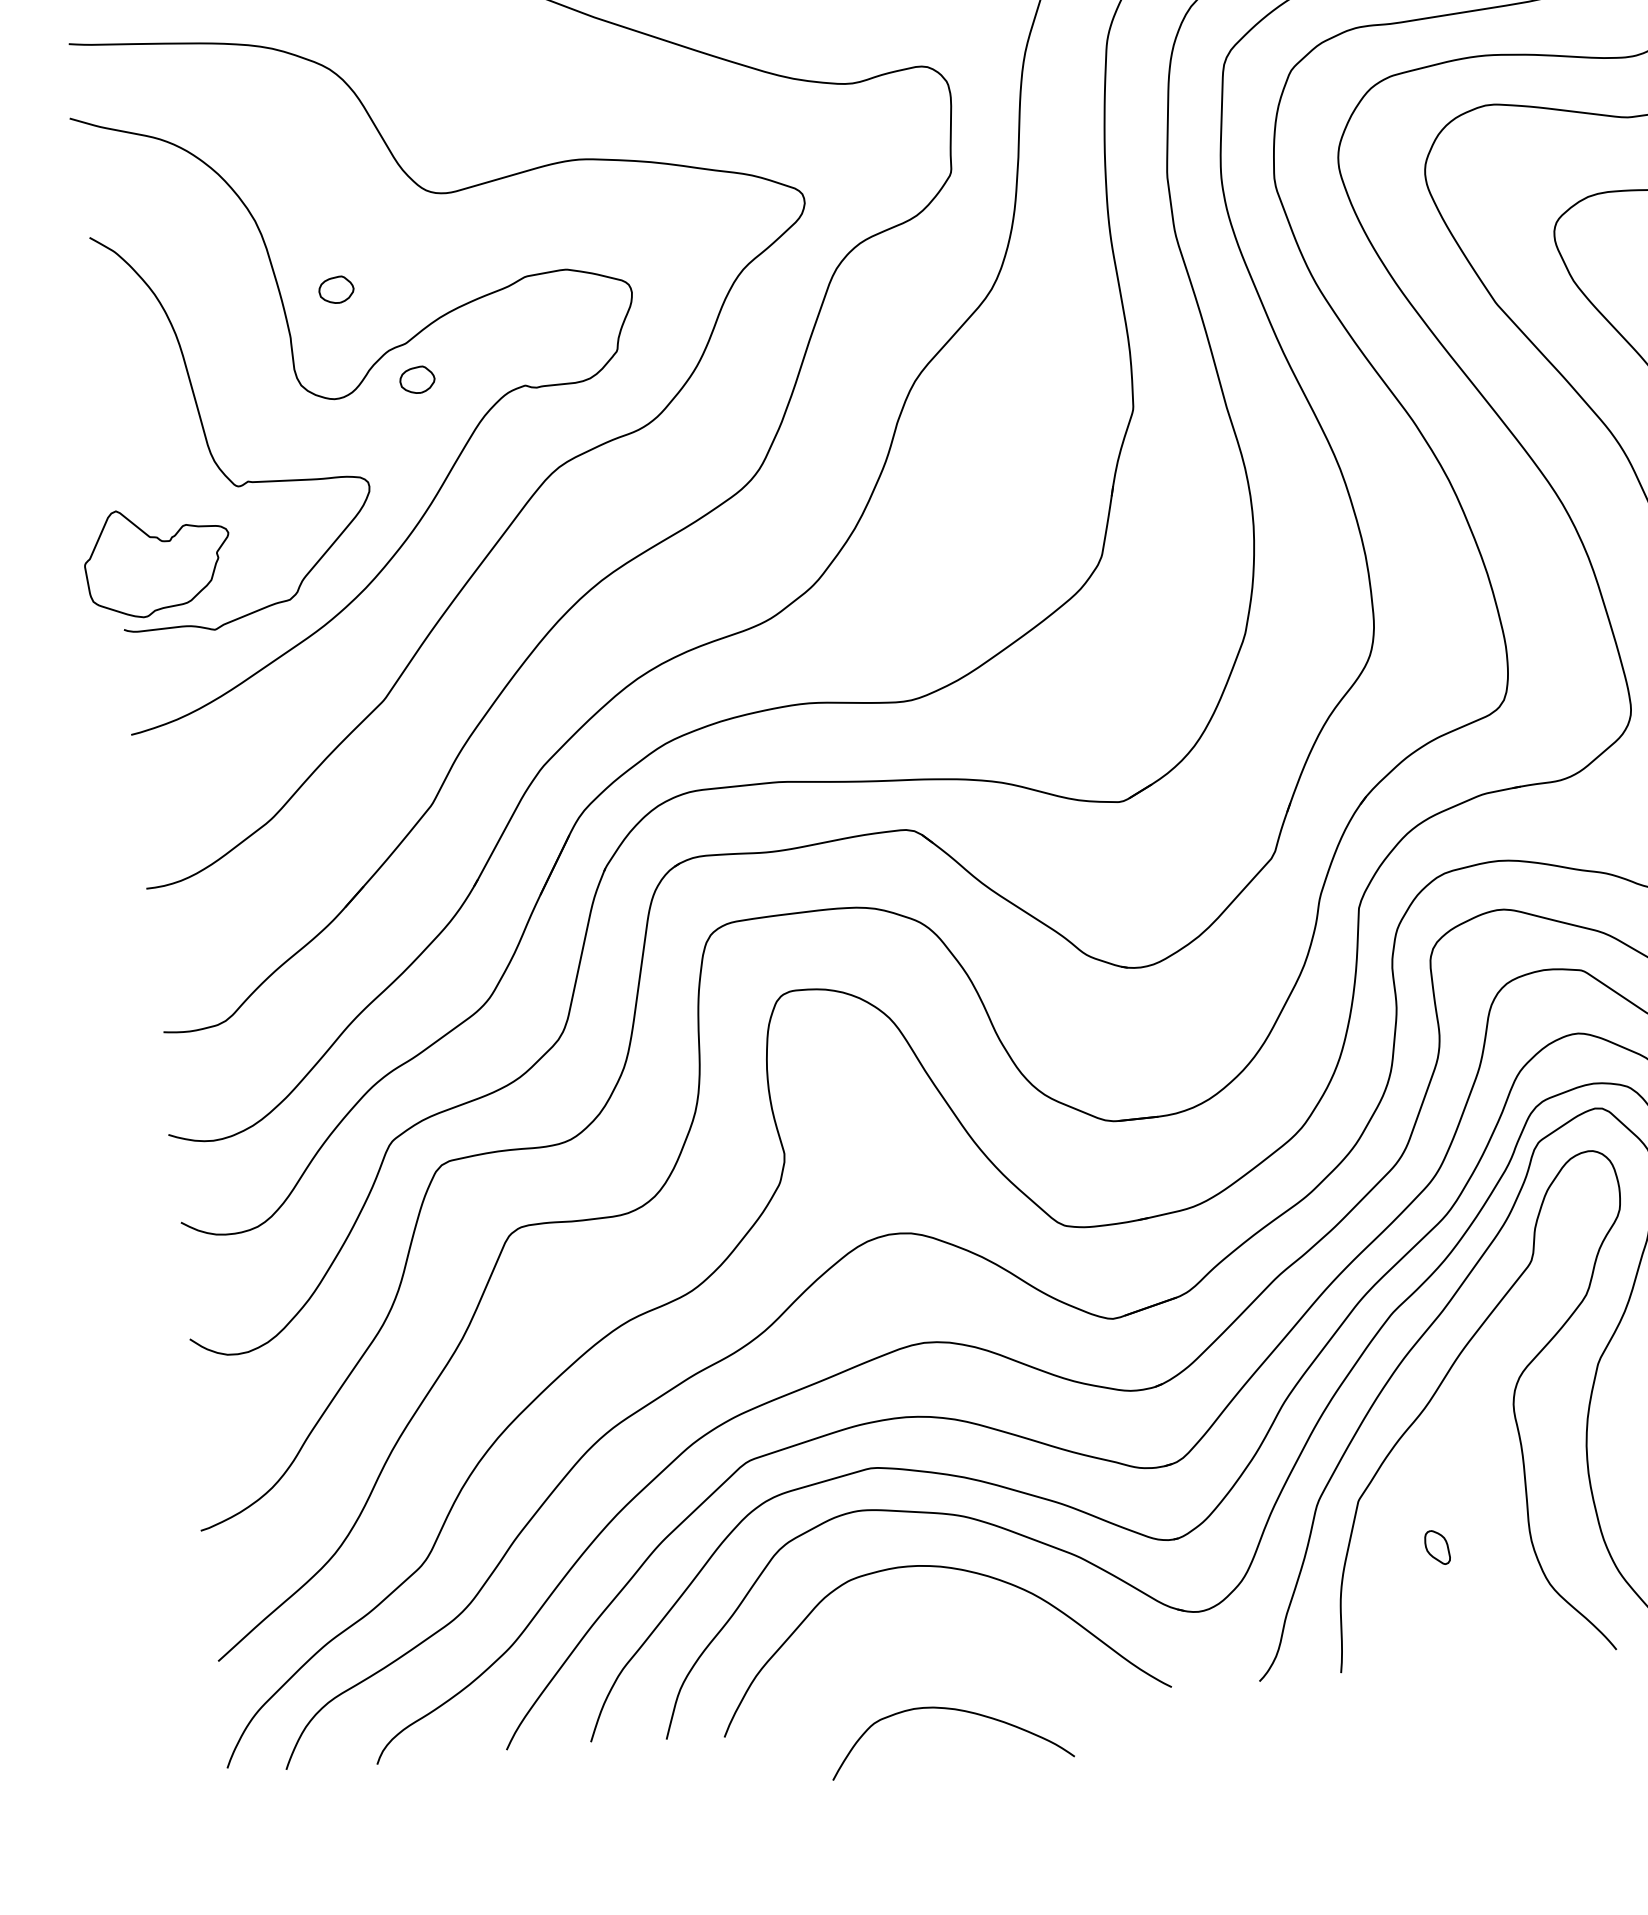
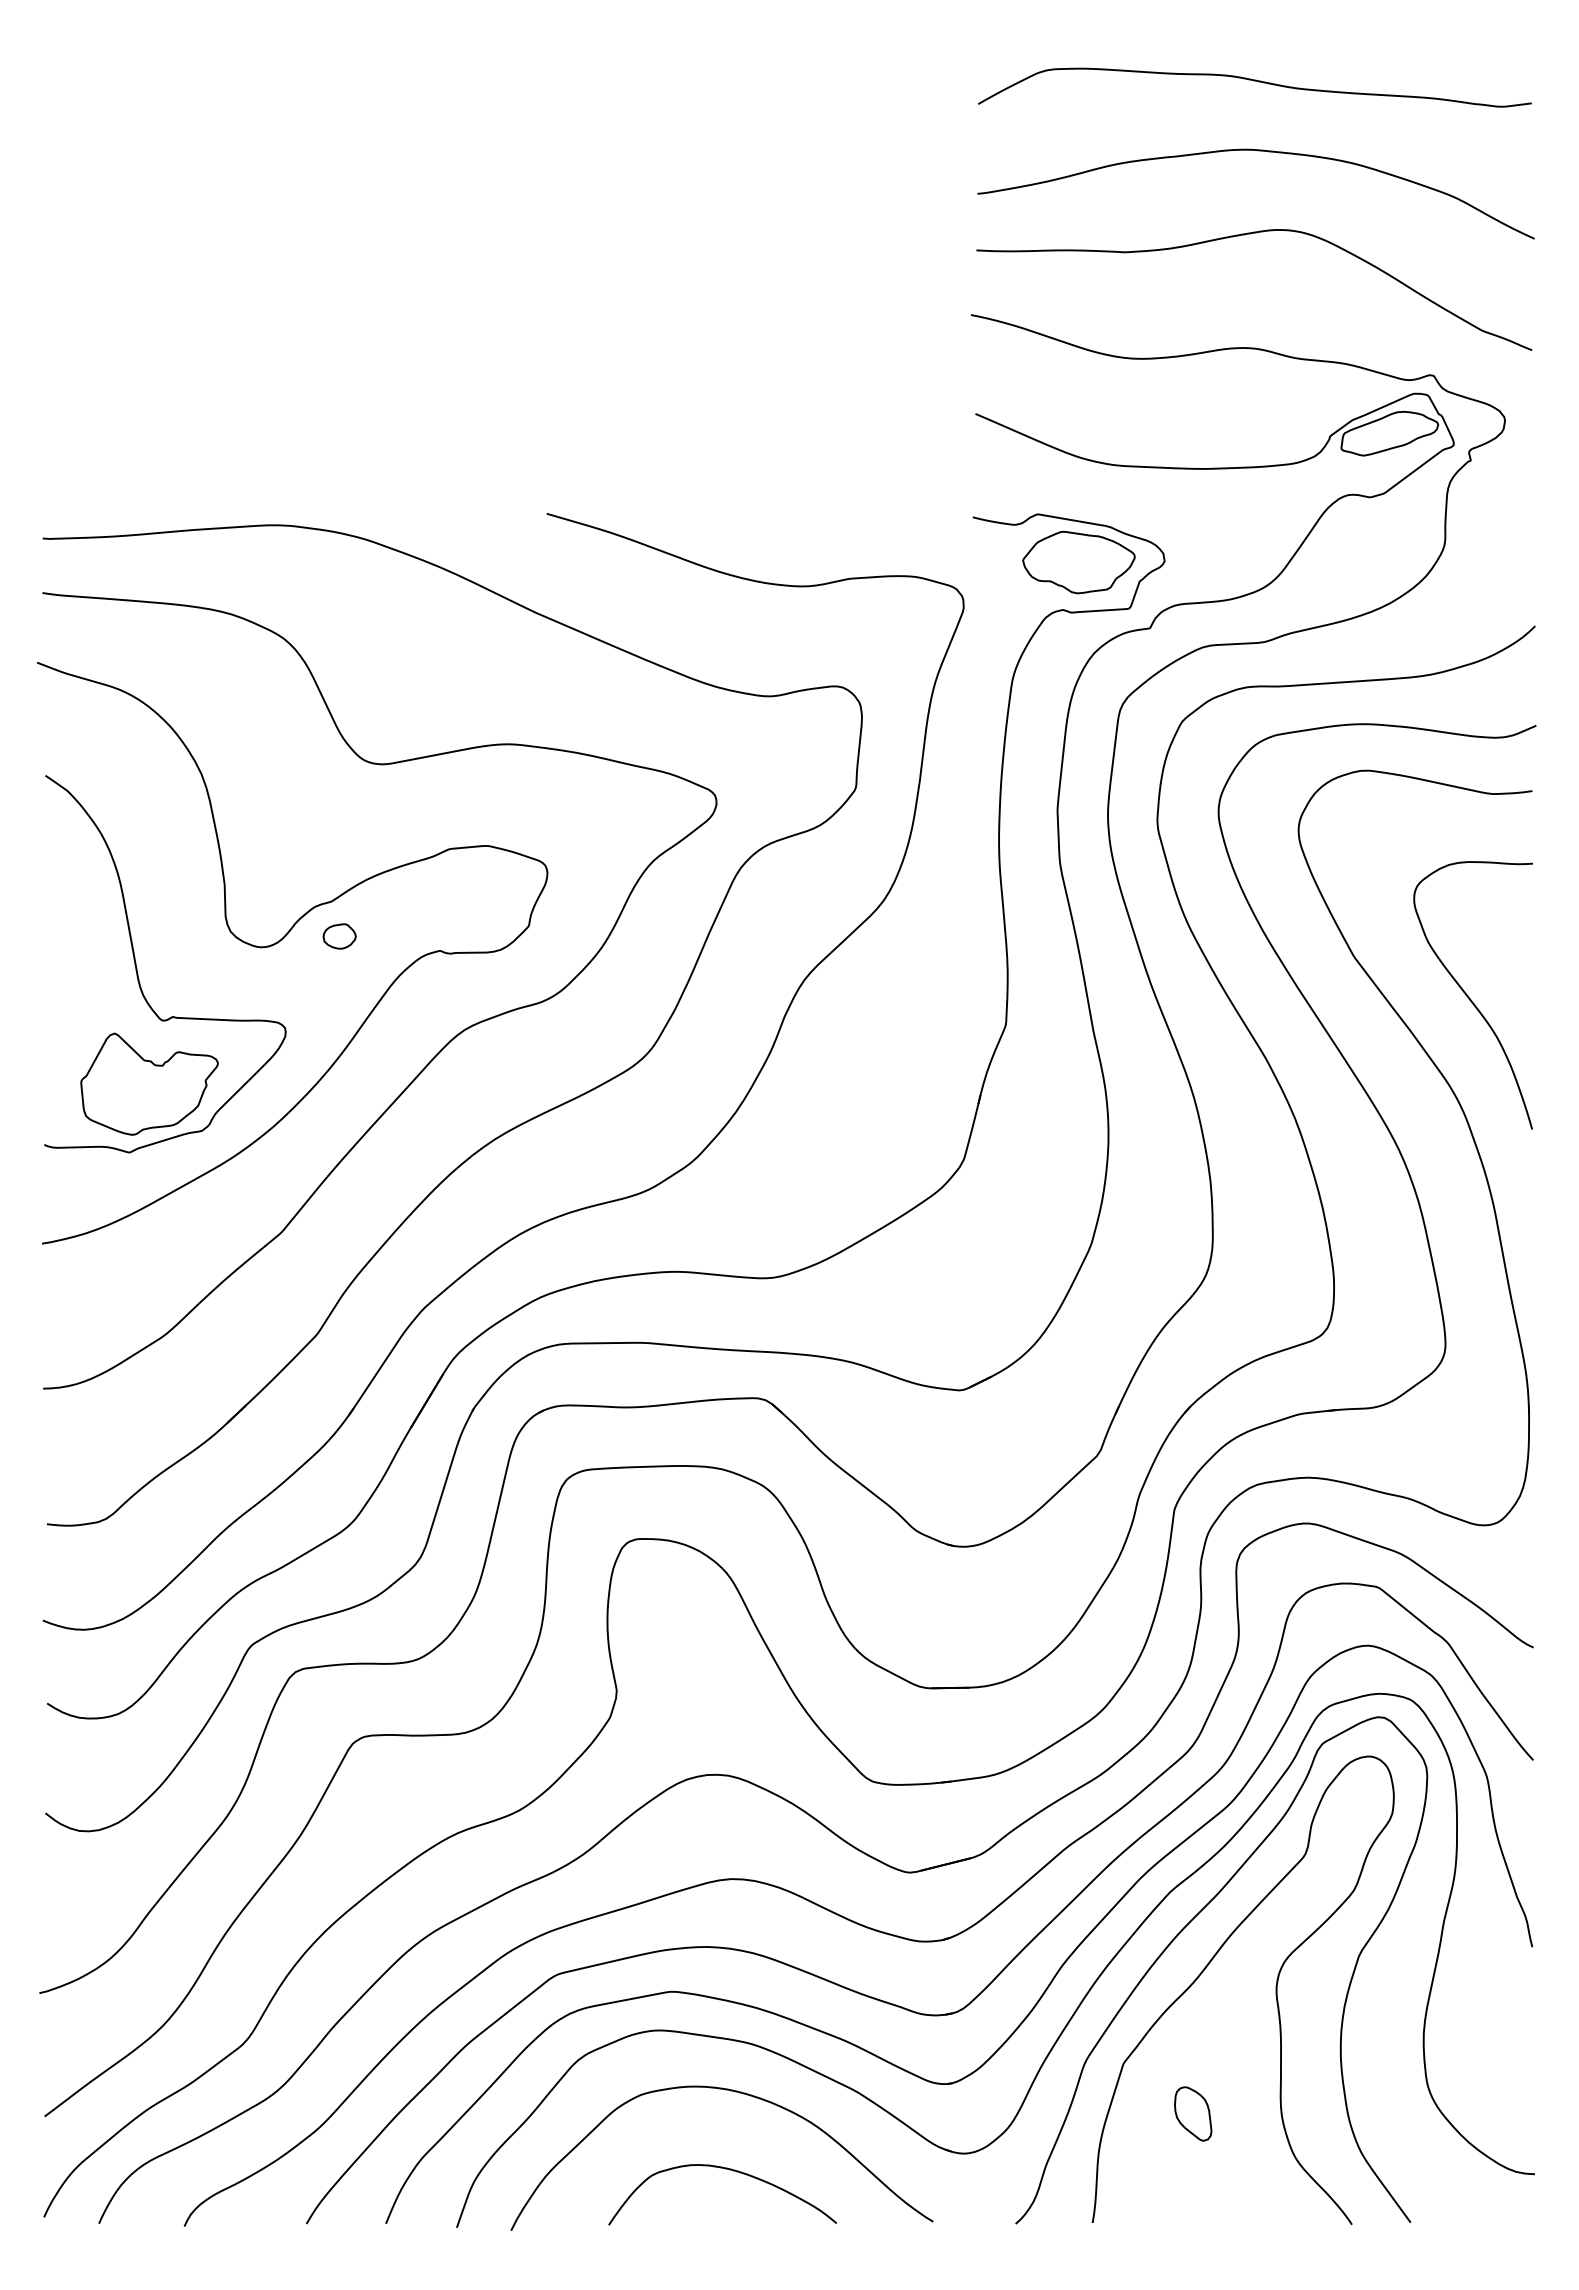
part: (336, 290) -> (271, 845), removed
part: (157, 561) -> (149, 1083), moved
part: (1437, 1547) -> (1193, 2113), size x1.67
curve: (955, 1710) -> (729, 2170), moved

